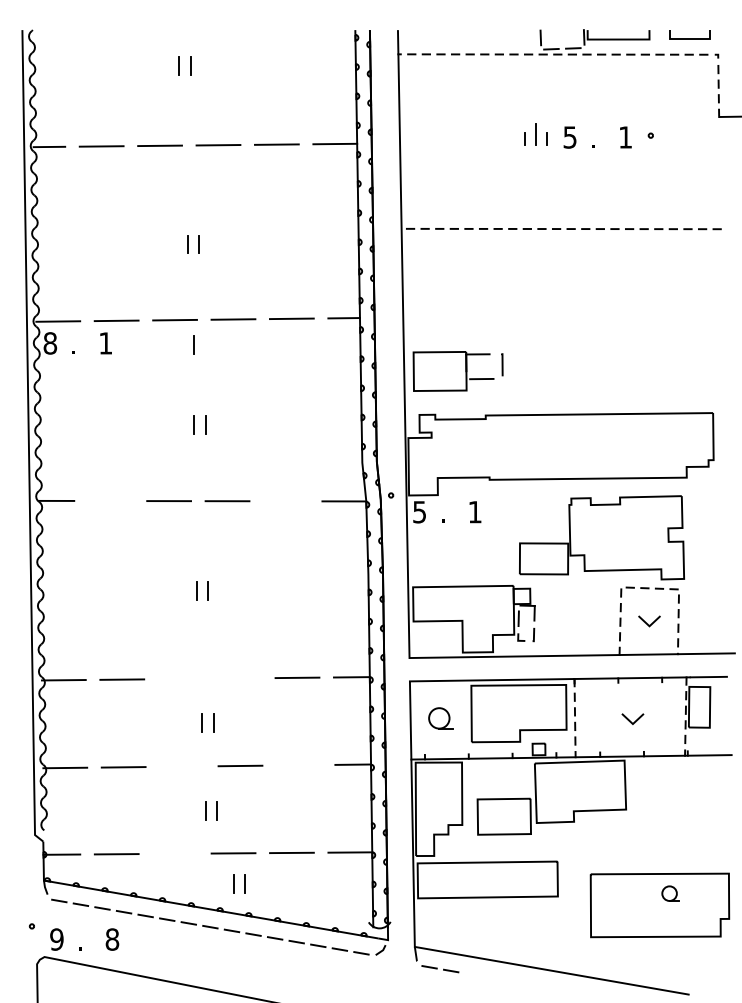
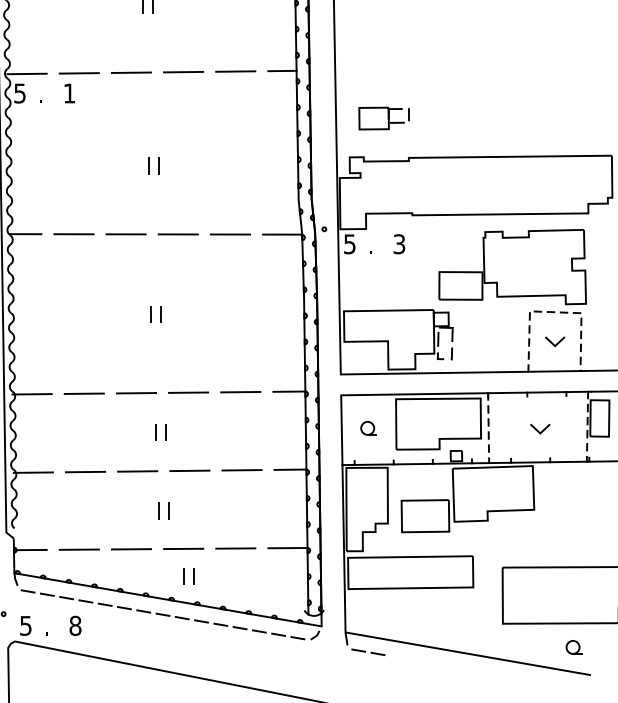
text: (50, 343) -> (20, 93), 8 -> 5
line: (193, 344) -> (147, 94), removed
part: (457, 371) -> (383, 118), size x0.62
line: (110, 501) -> (73, 234), added
line: (285, 501) -> (230, 234), added
text: (474, 511) -> (398, 243), 1 -> 3
line: (180, 678) -> (136, 392), added
line: (238, 678) -> (188, 392), added
part: (440, 718) -> (368, 428), size x0.71
line: (298, 765) -> (241, 470), added
line: (181, 766) -> (137, 471), added
line: (175, 853) -> (131, 549), added
part: (670, 893) -> (573, 647), moved
text: (56, 939) -> (25, 625), 9 -> 5

